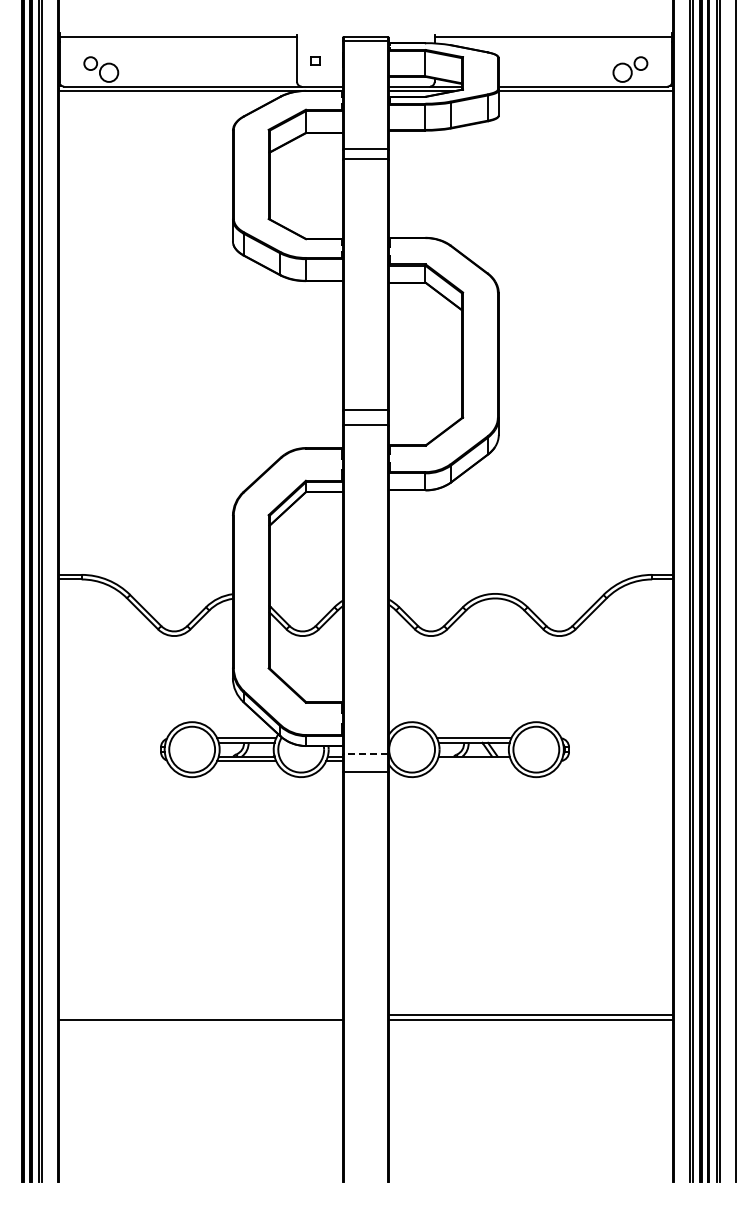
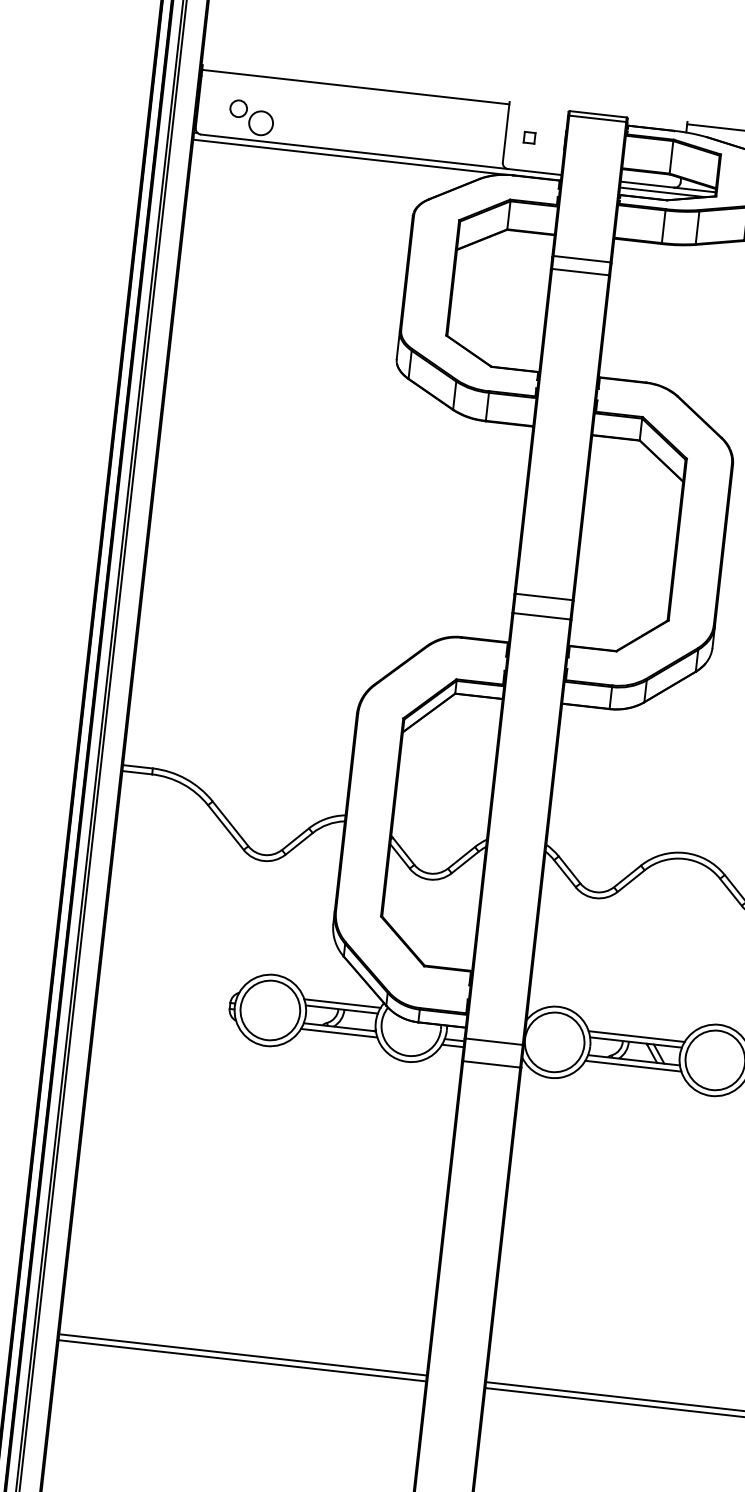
line: (365, 754) -> (493, 1041), dashed -> solid
line: (474, 761) -> (633, 1066), added
line: (200, 1015) -> (242, 1355), added

